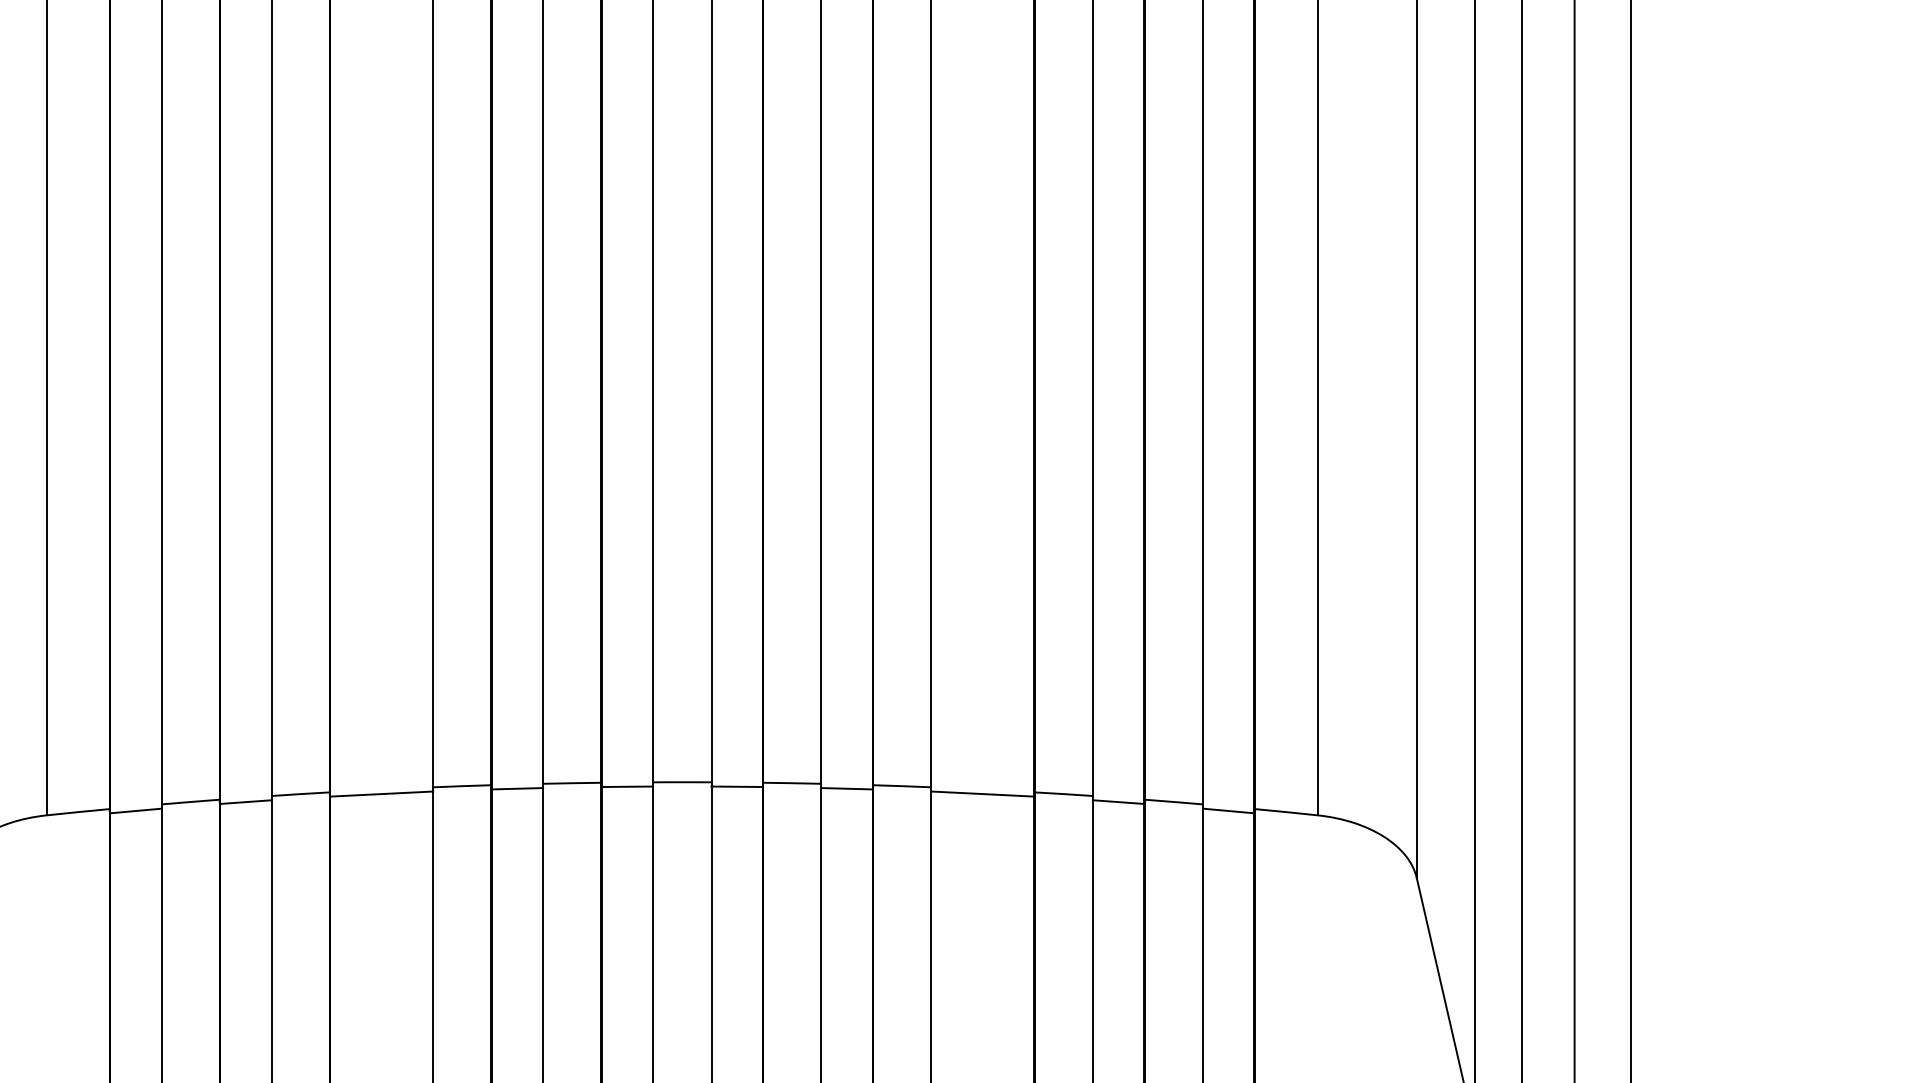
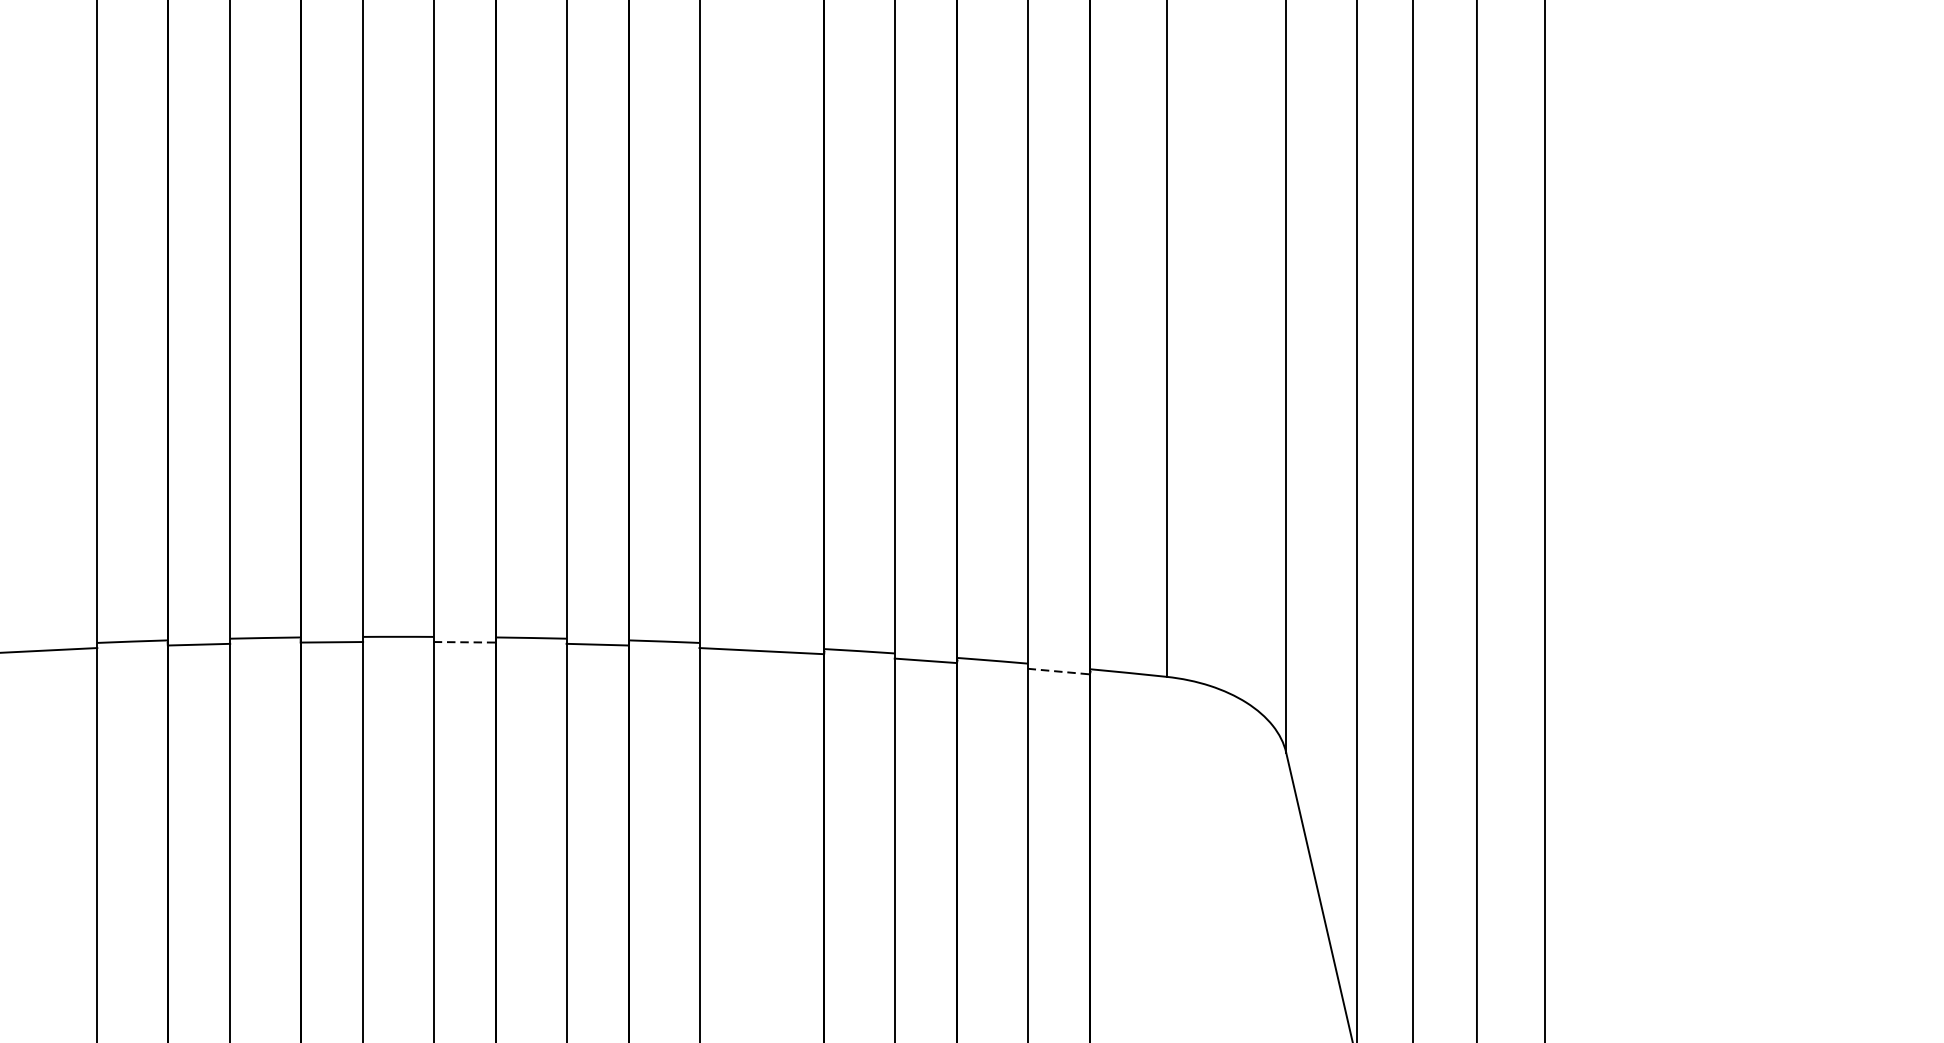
line: (737, 786) -> (465, 641), solid -> dashed
line: (1228, 811) -> (1058, 672), solid -> dashed

